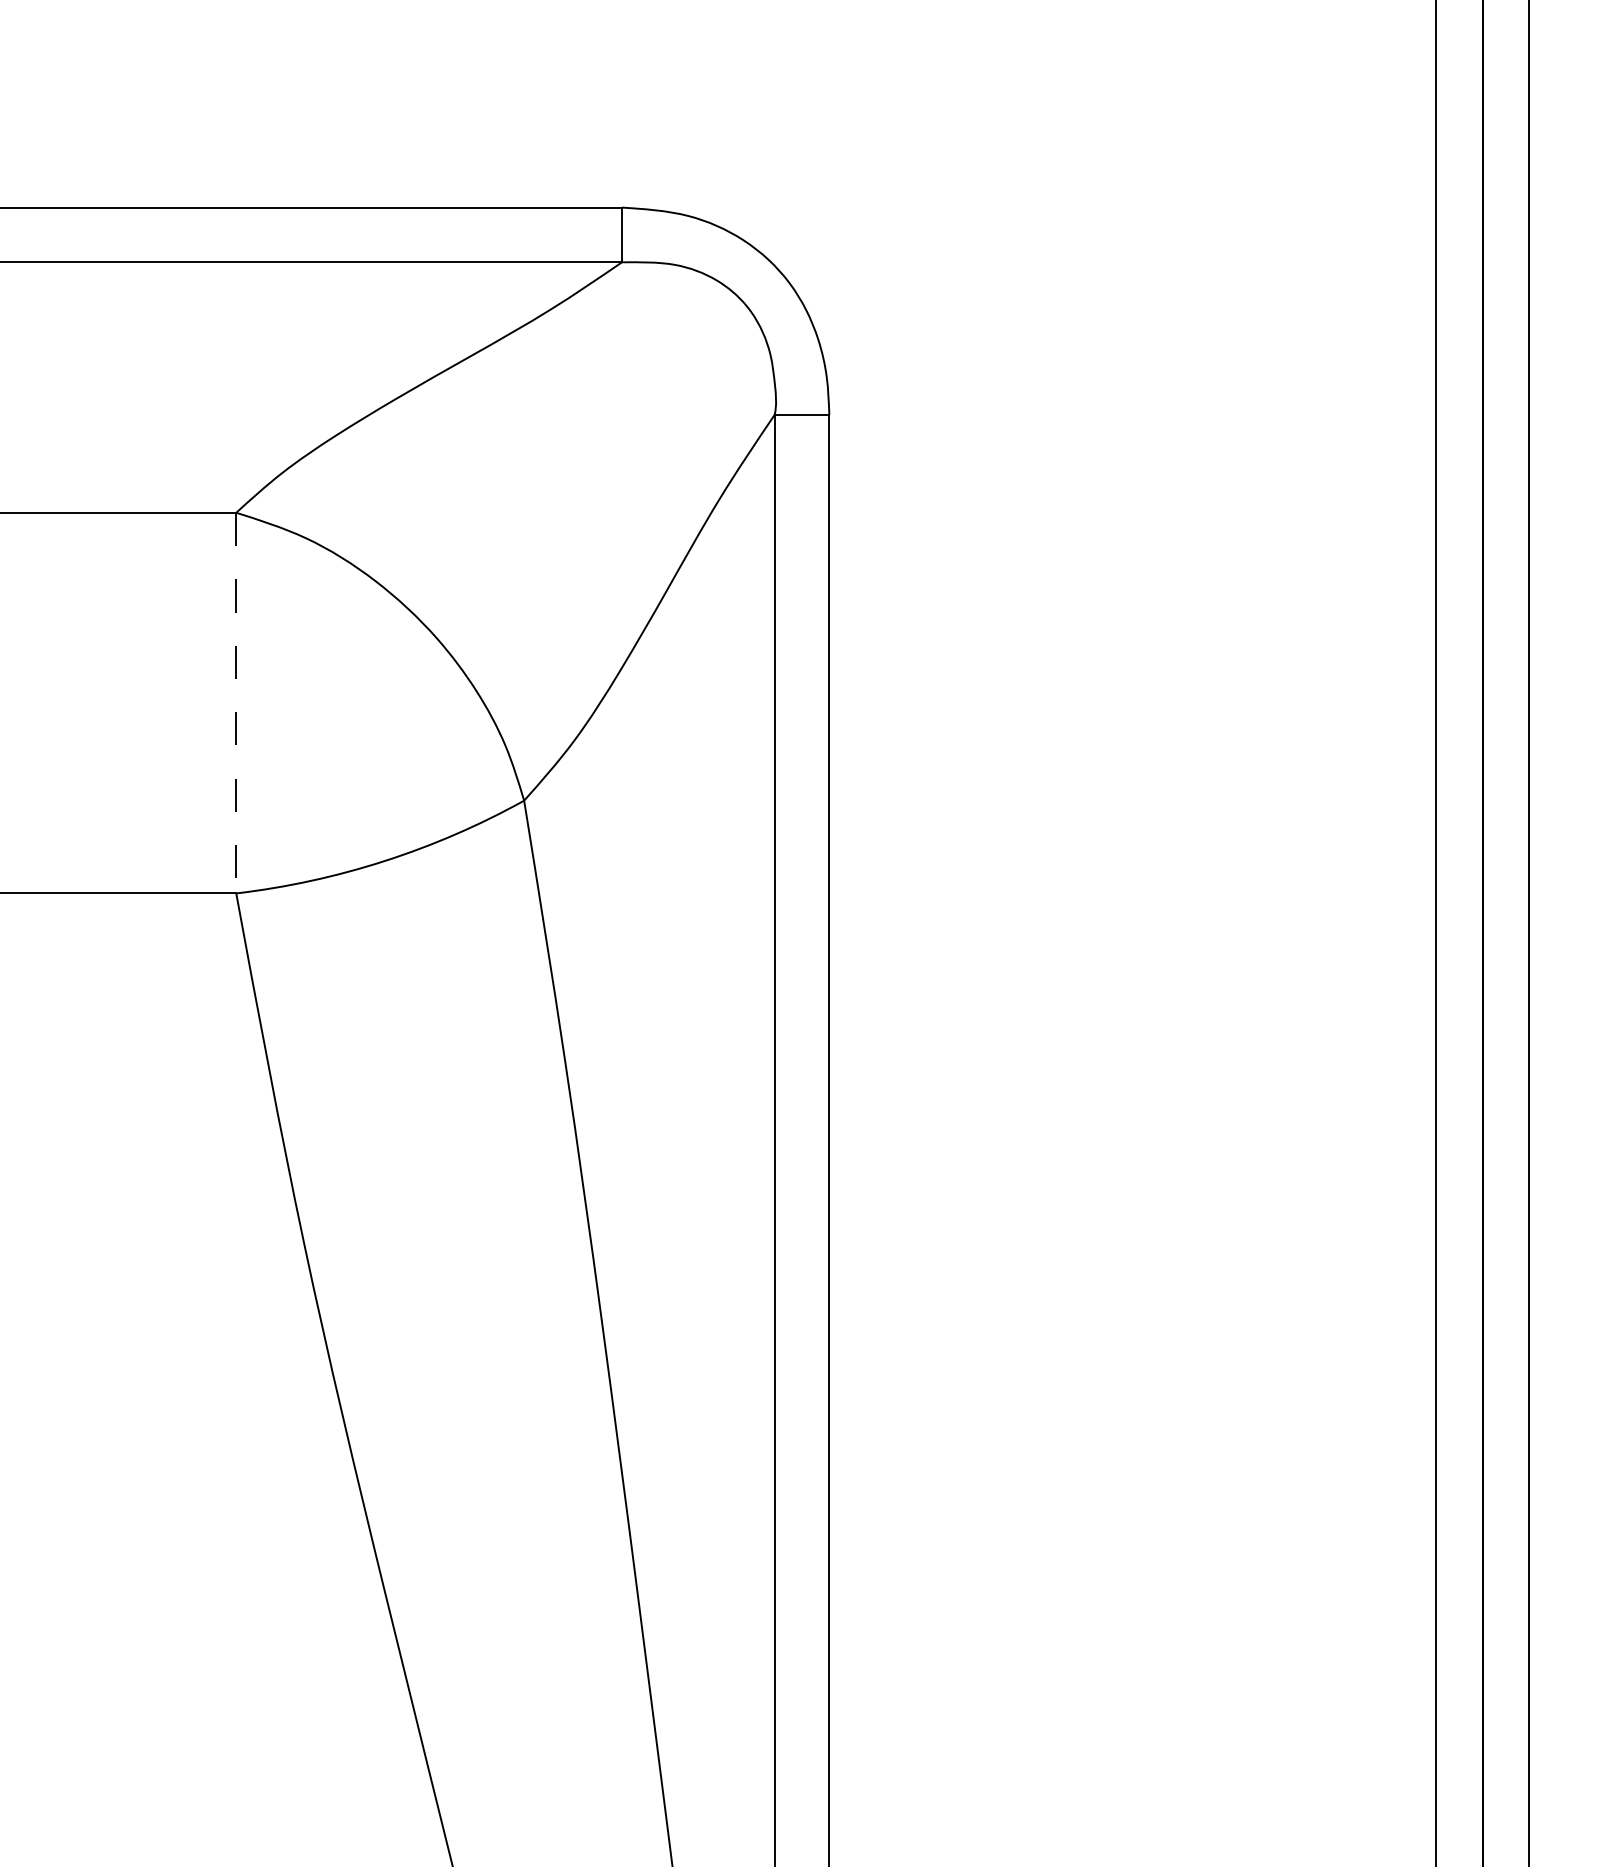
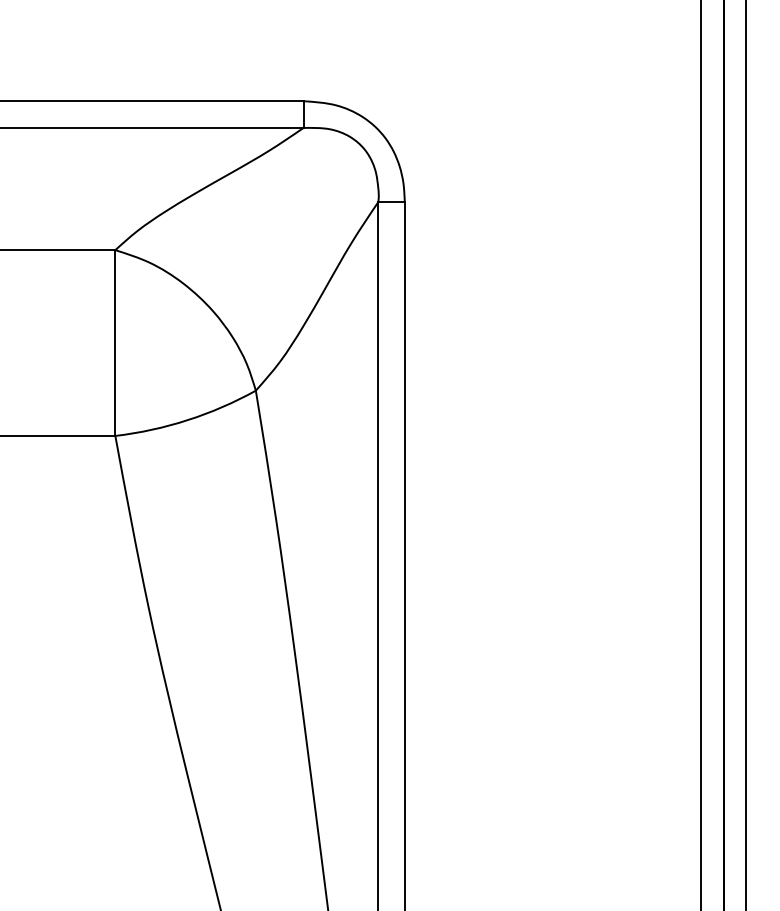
line: (236, 704) -> (115, 343), dashed -> solid

